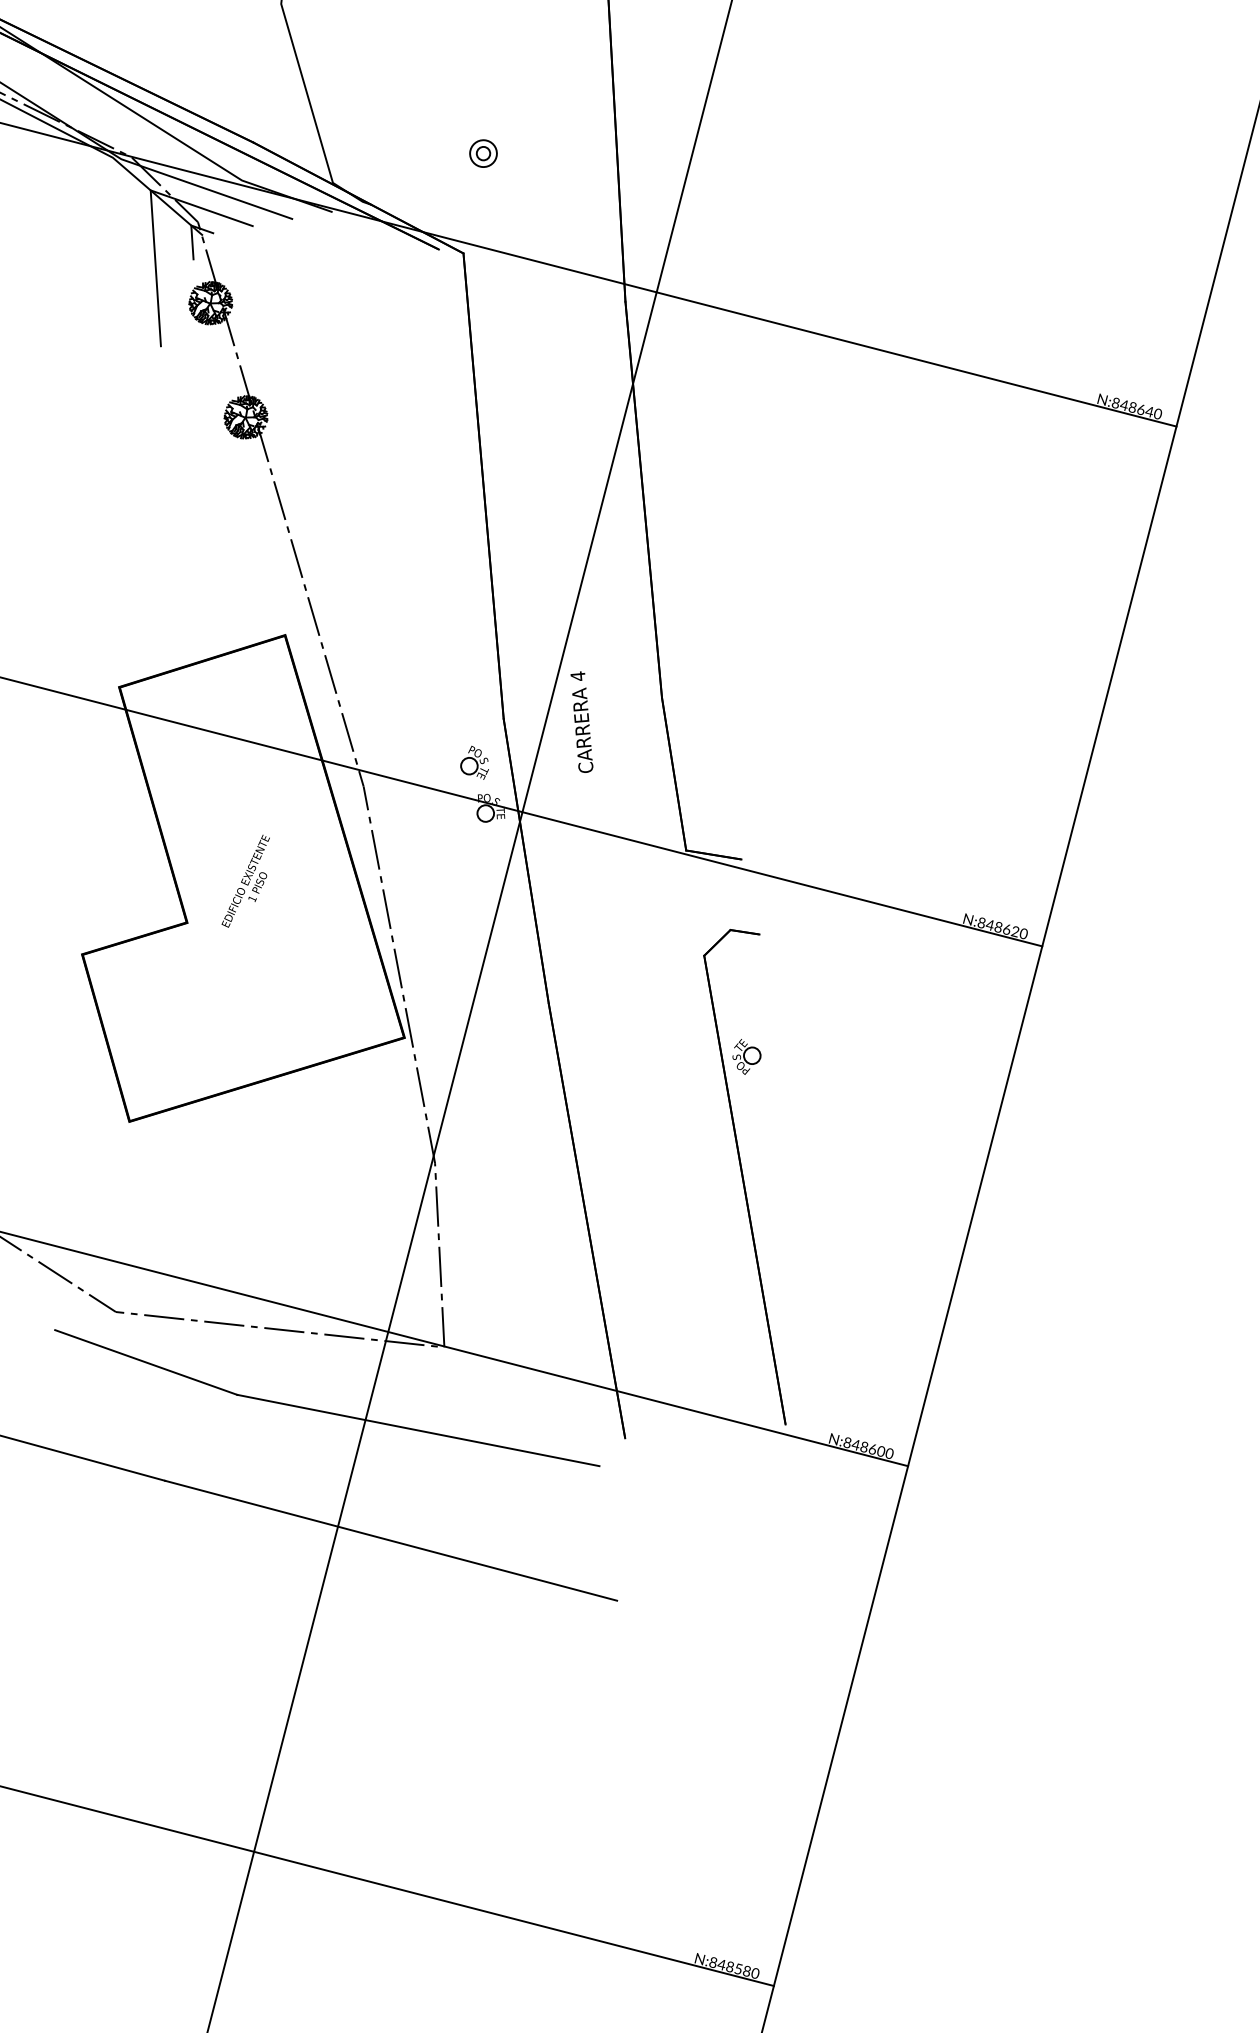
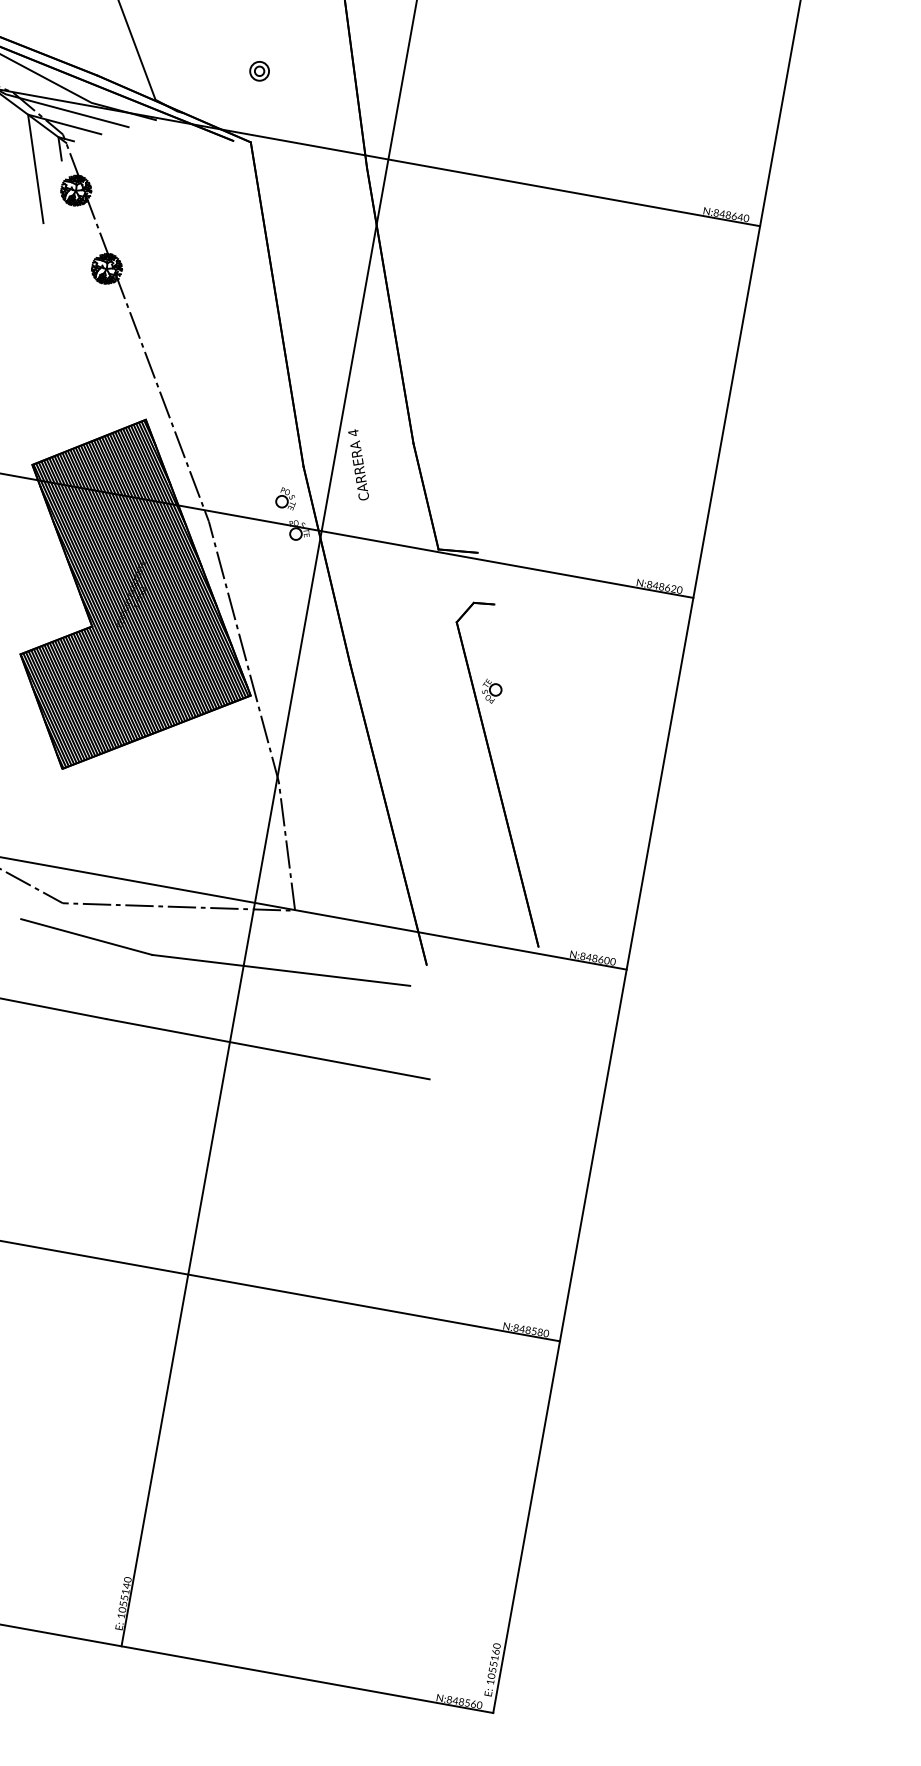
hatch: (250, 881) -> (134, 594), added

